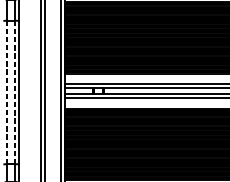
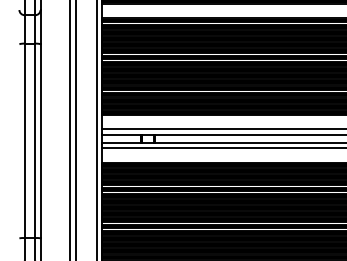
line: (7, 92) -> (24, 141), dashed -> solid
line: (15, 92) -> (35, 140), dashed -> solid

